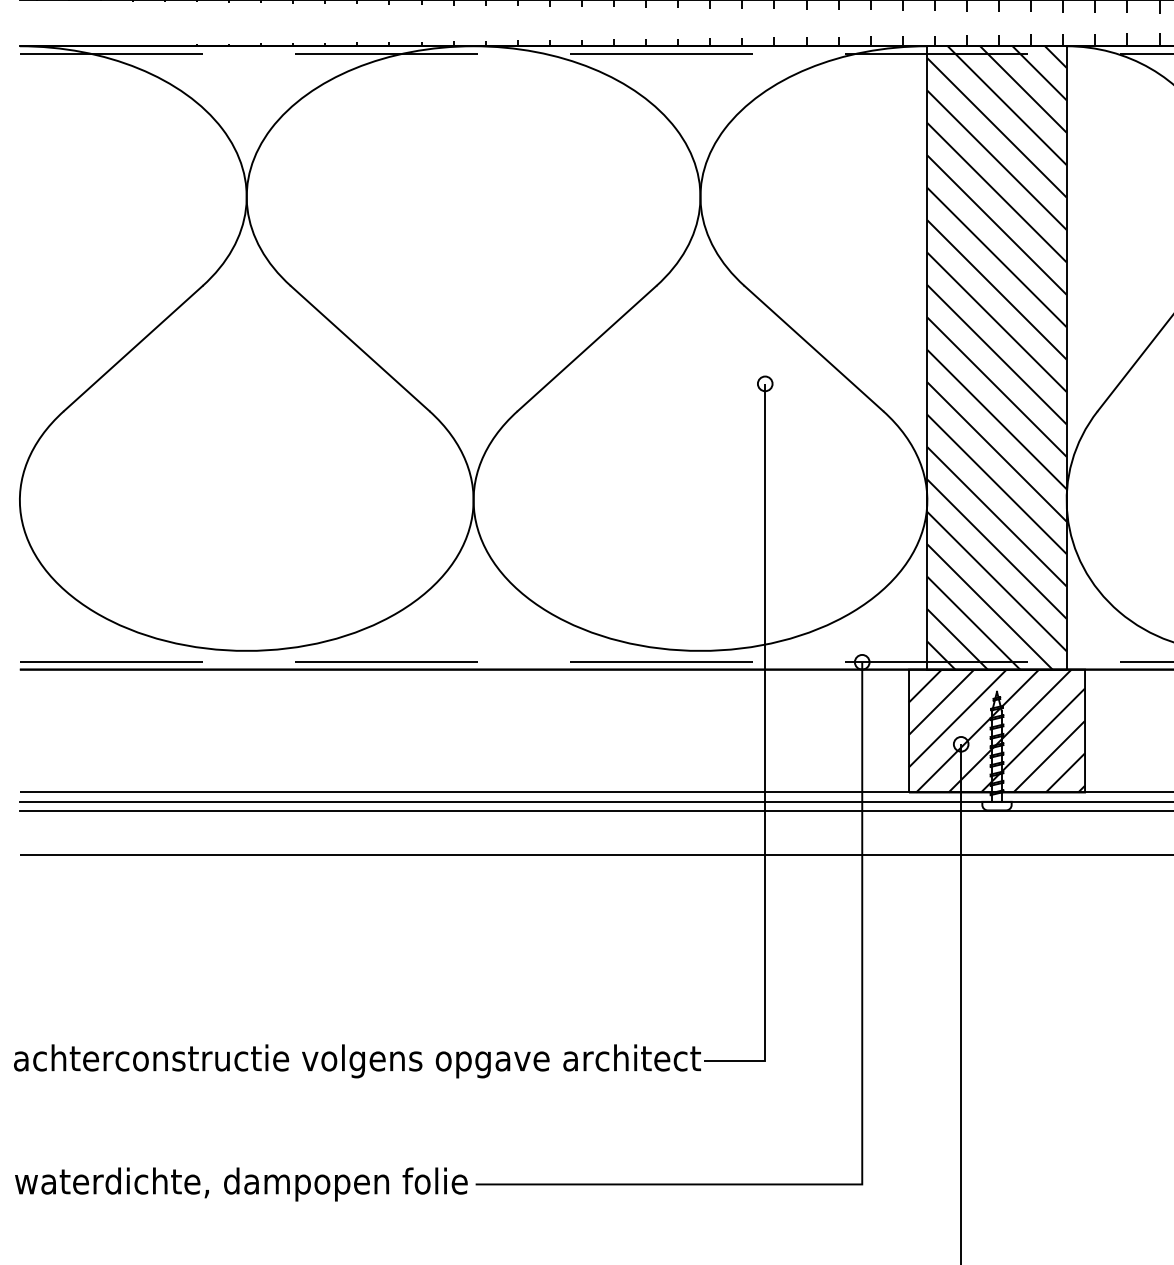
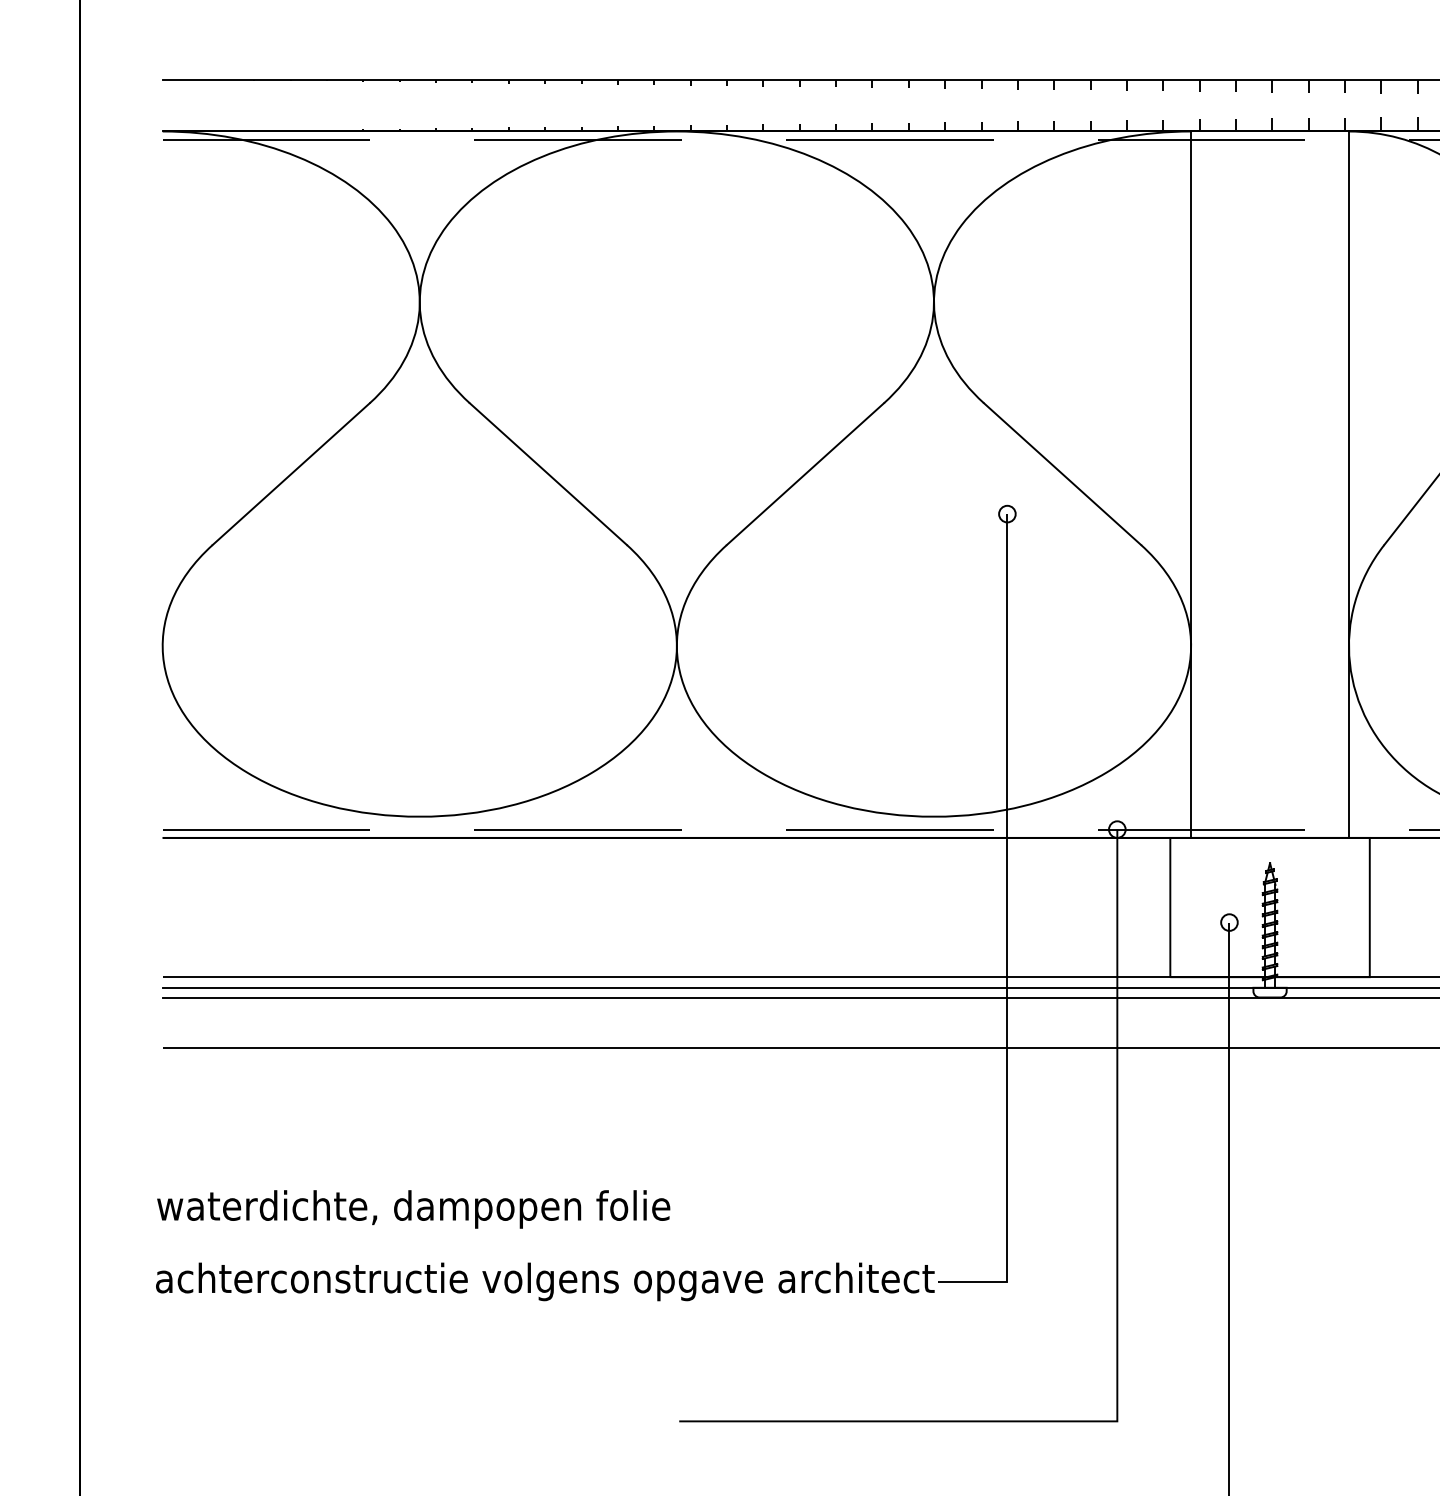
hatch: (997, 357) -> (1270, 484), removed
hatch: (996, 731) -> (1269, 907), removed
text: (241, 1184) -> (413, 1209), moved

